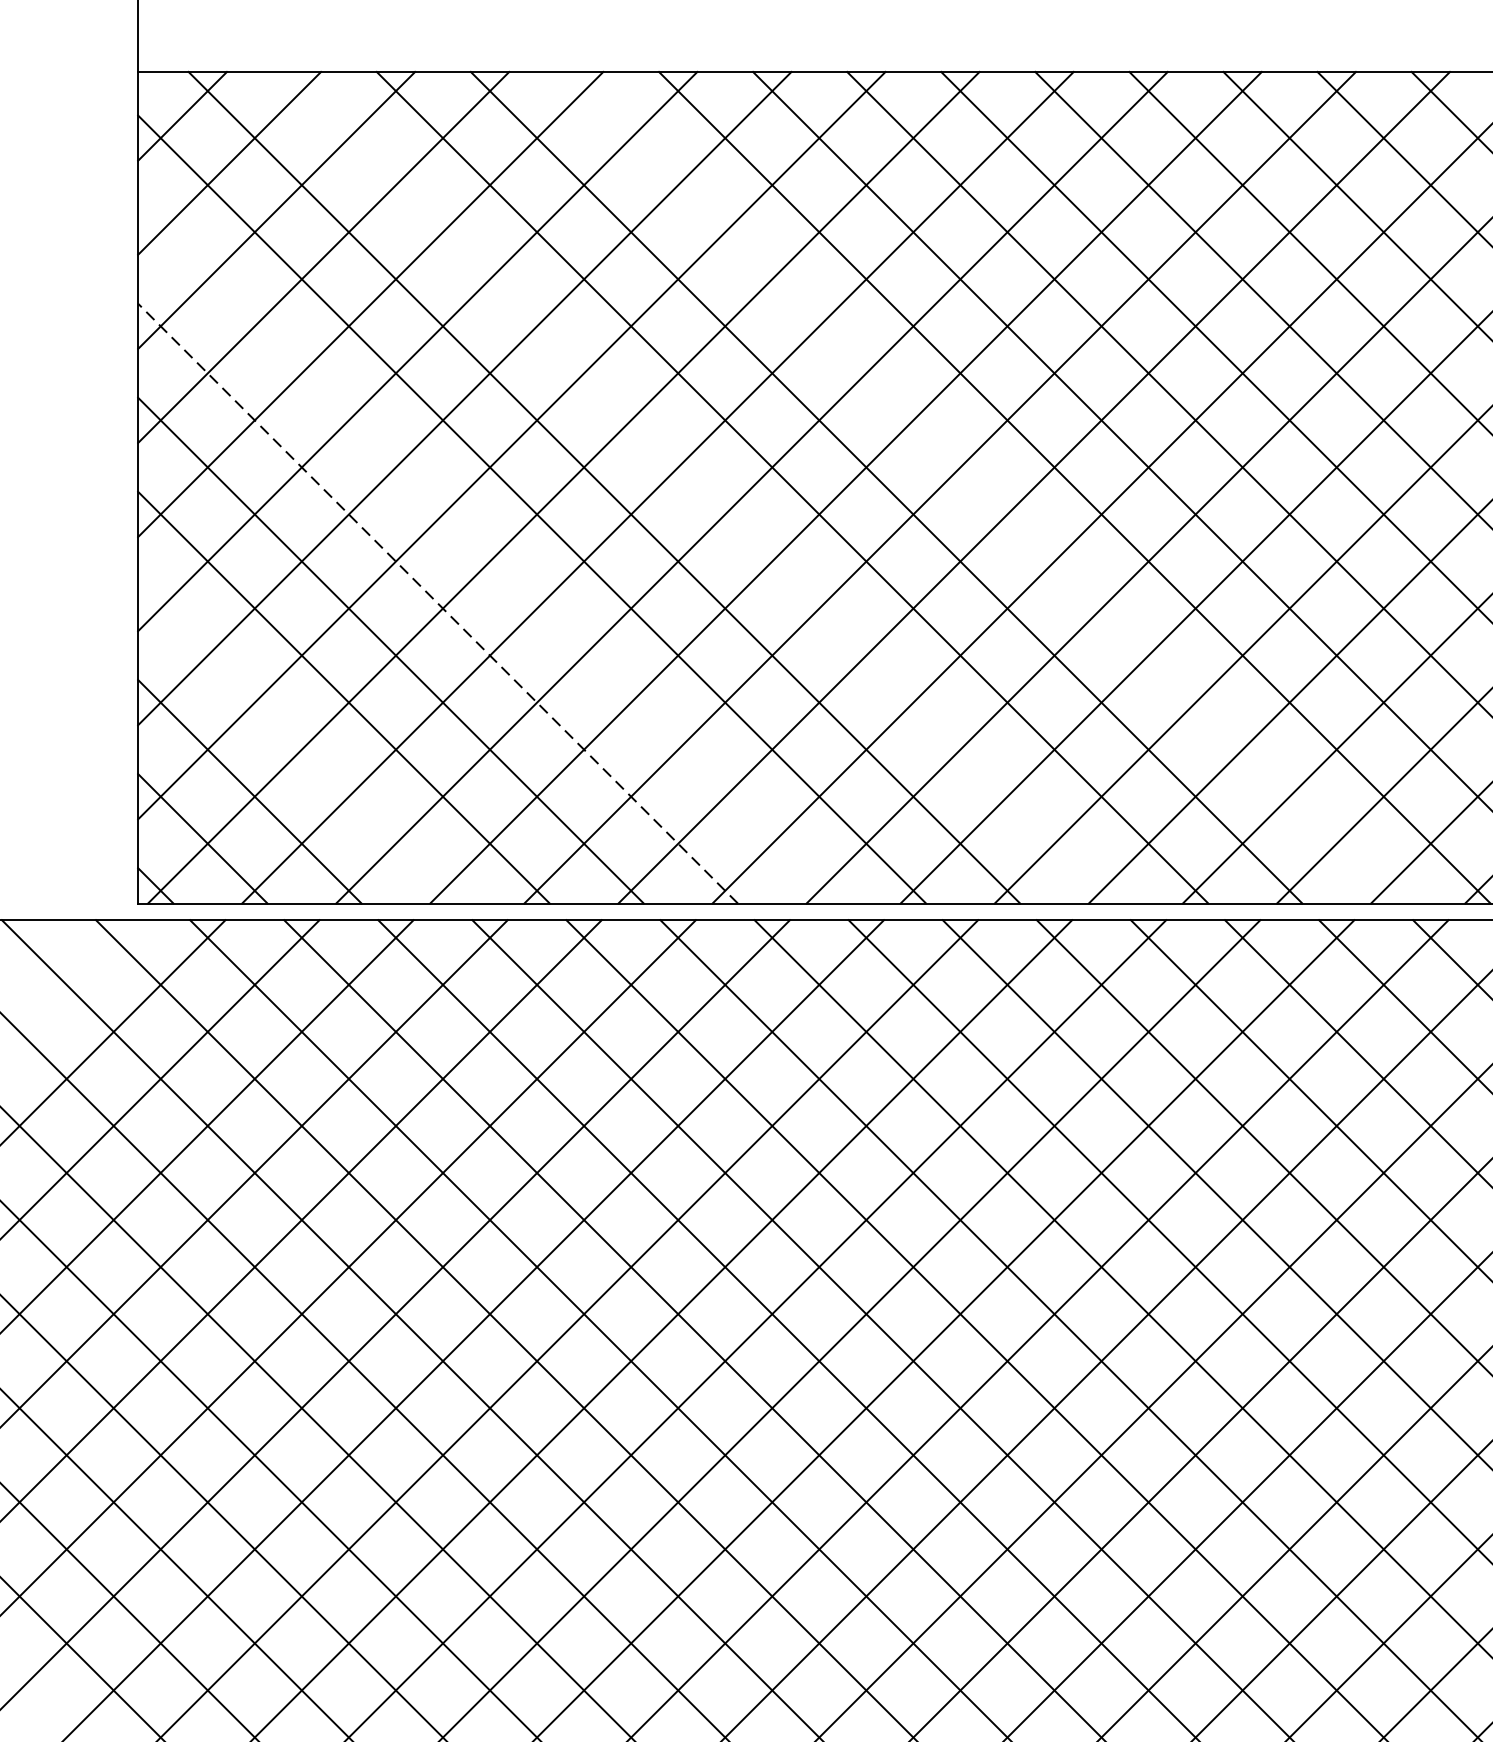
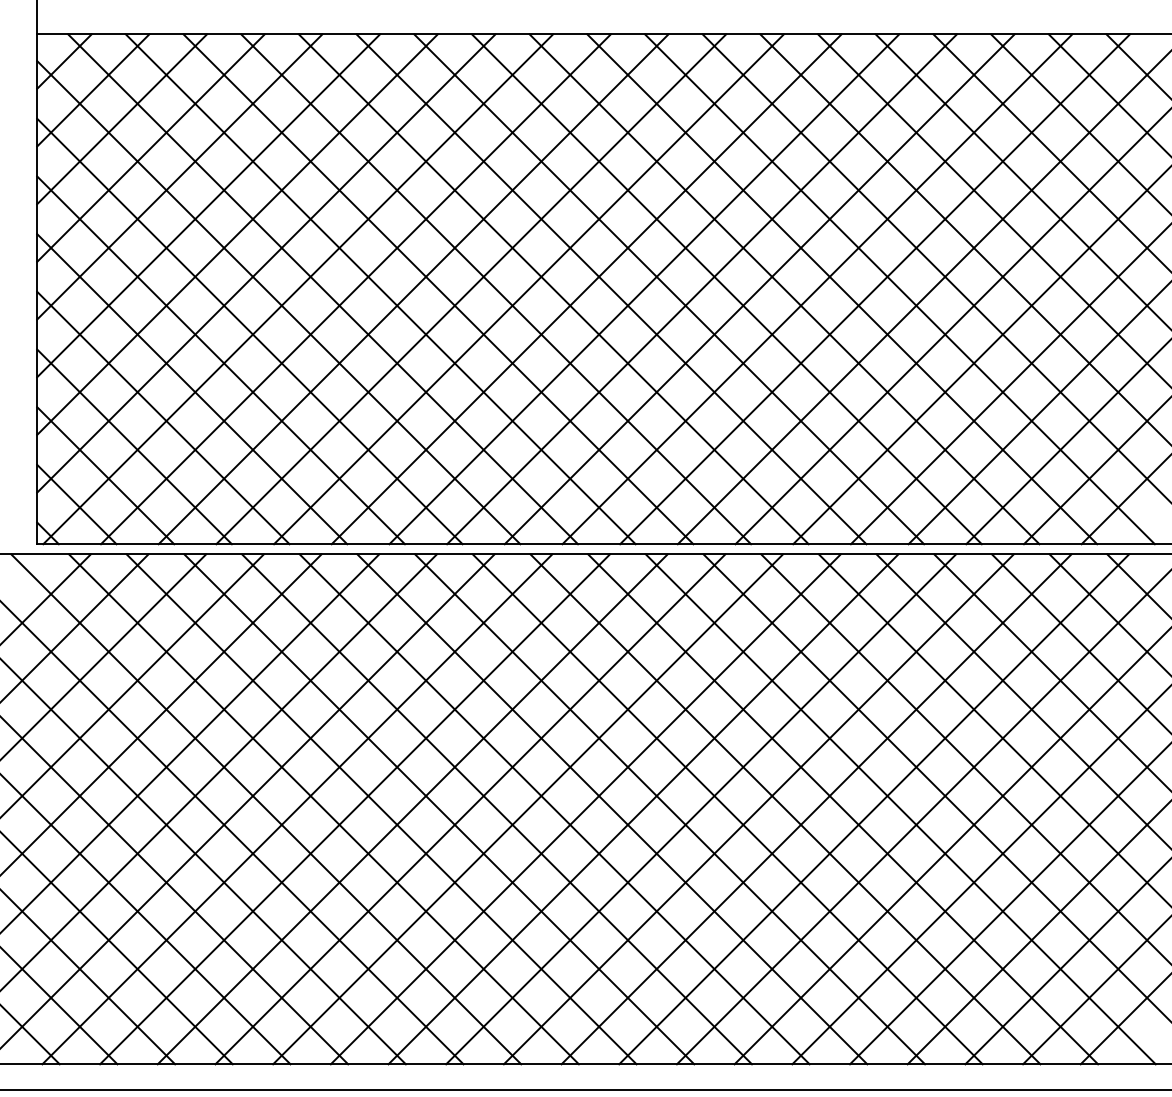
line: (698, 488) -> (380, 289), added
line: (980, 488) -> (553, 289), added
line: (484, 556) -> (249, 331), added
line: (437, 603) -> (220, 360), dashed -> solid
line: (296, 744) -> (134, 446), added

